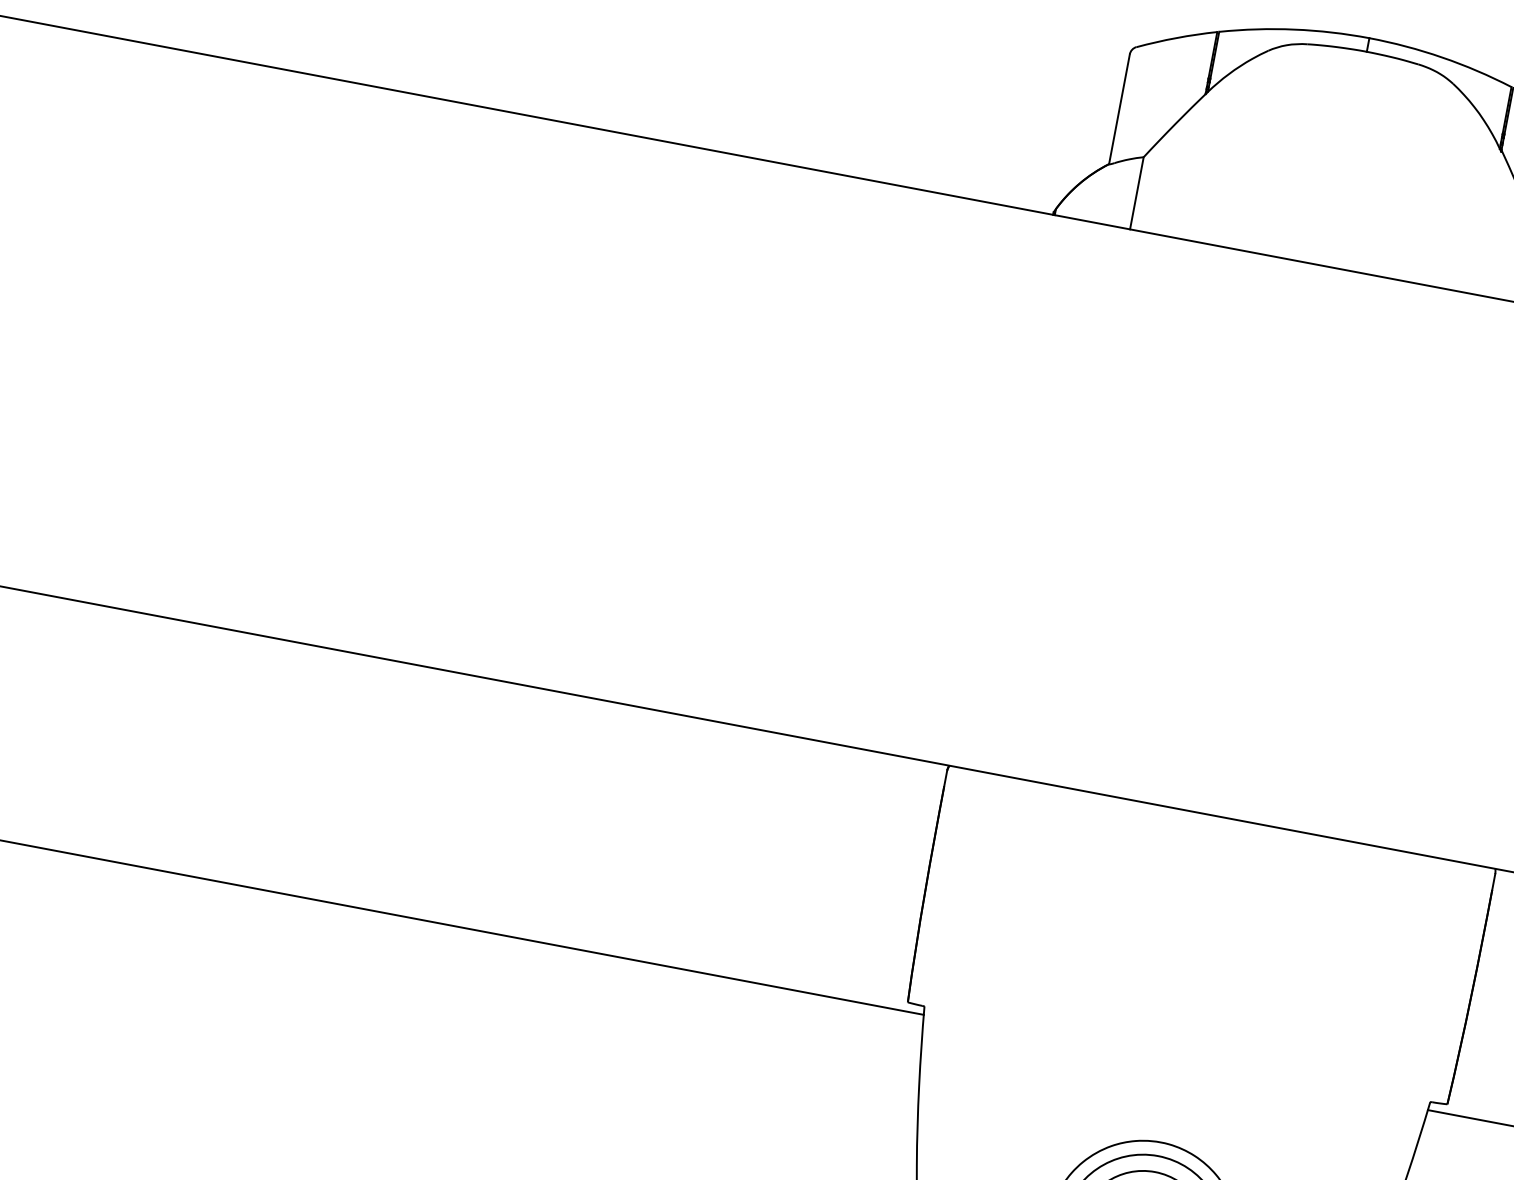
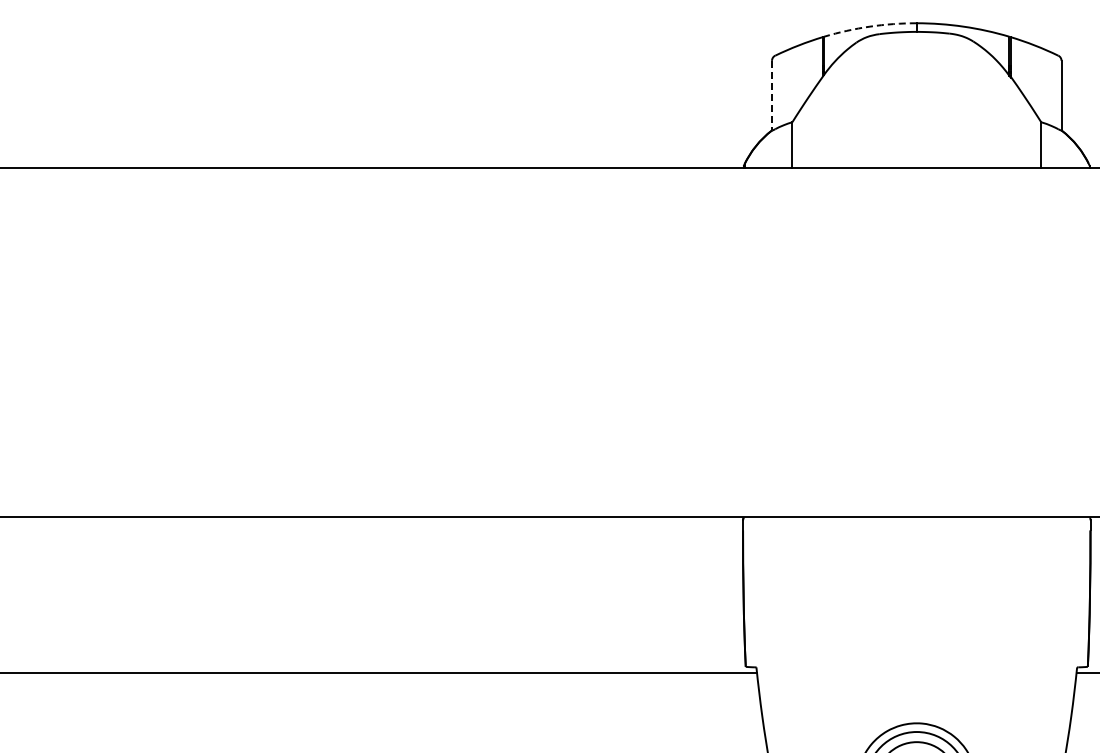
arc: (1293, 29) -> (869, 26), solid -> dashed
line: (1120, 109) -> (772, 95), solid -> dashed

